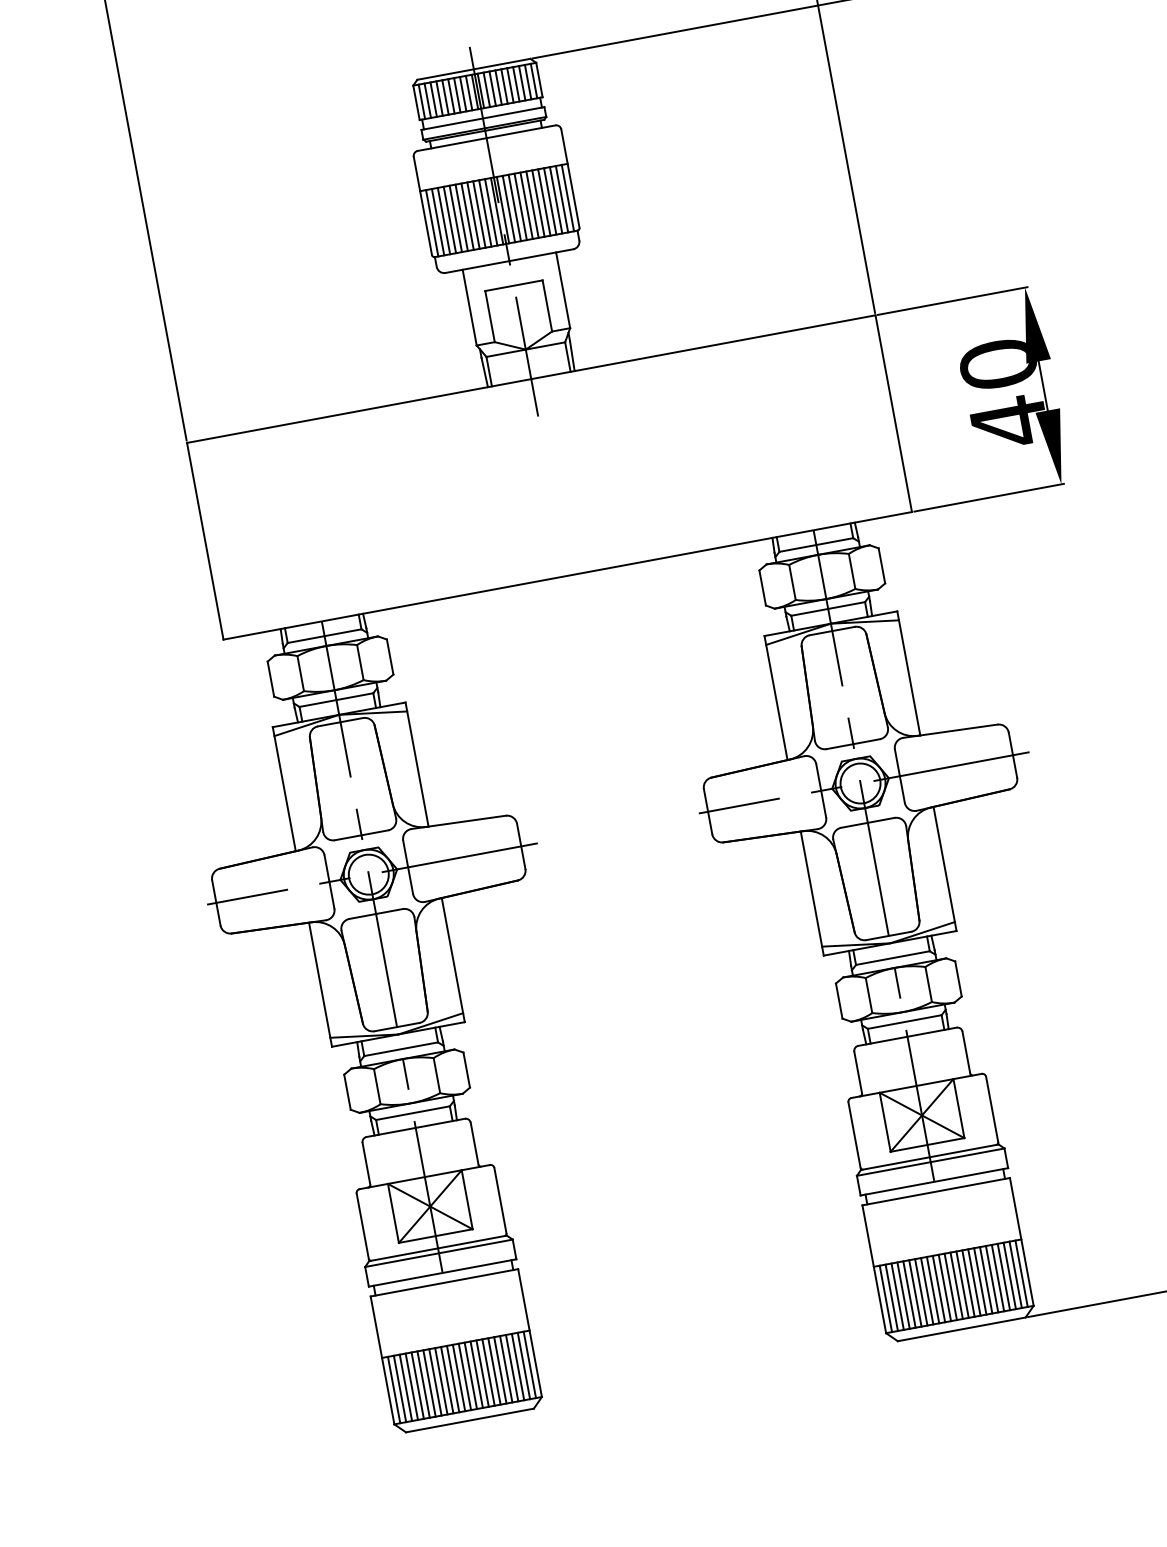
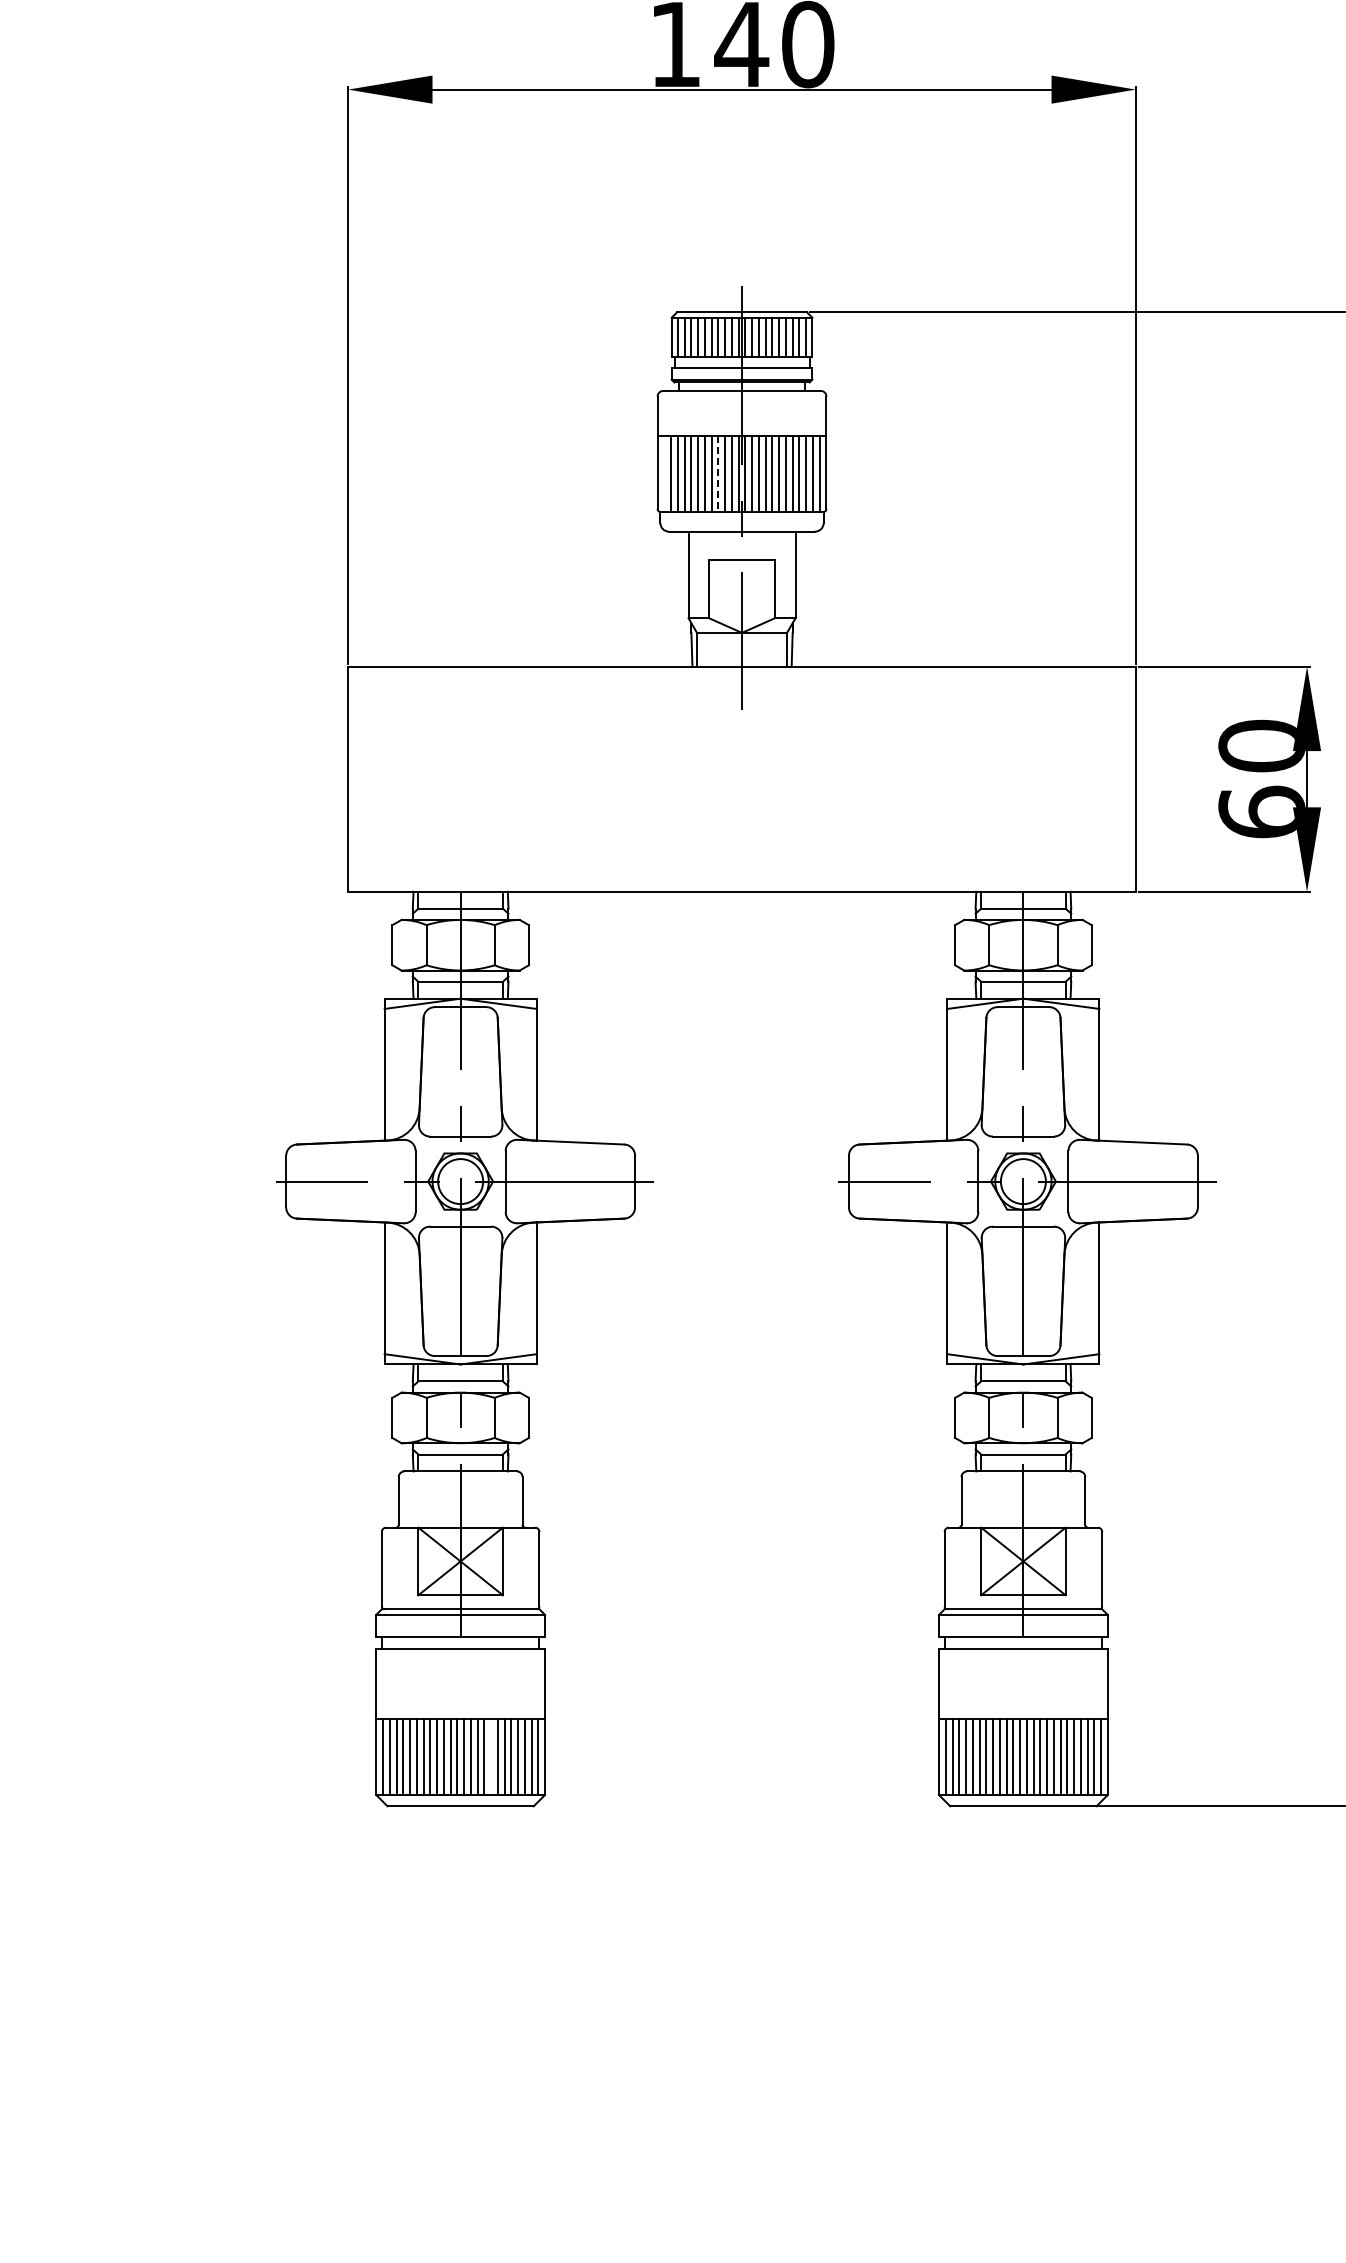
line: (479, 214) -> (718, 473), solid -> dashed
line: (432, 222) -> (664, 473), removed
text: (1008, 422) -> (1261, 812), 40 -> 60
line: (489, 1372) -> (491, 1757), removed

